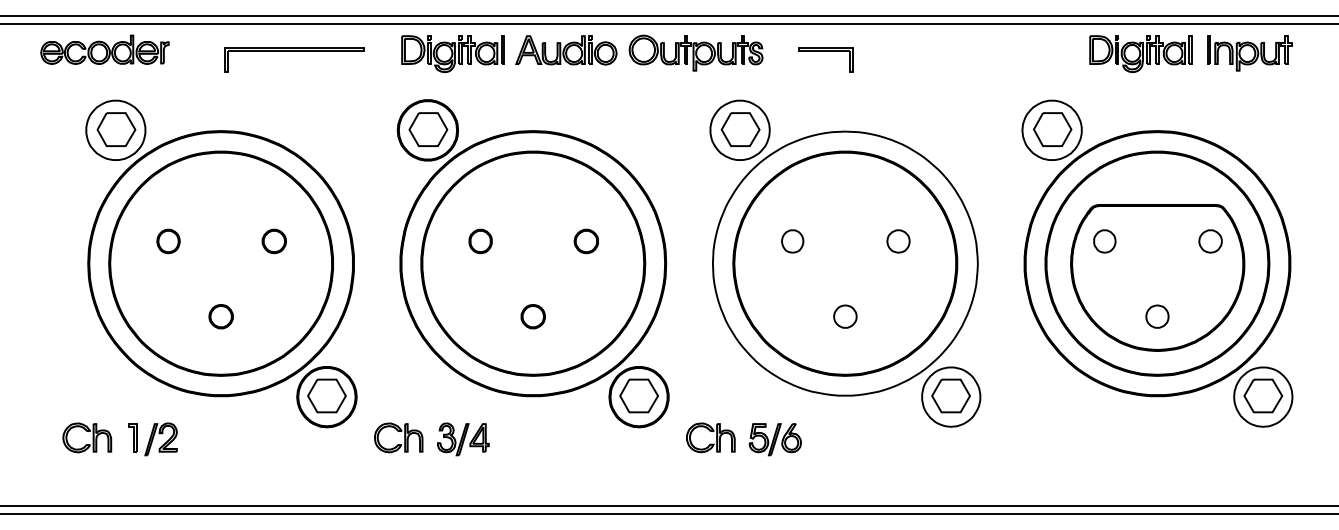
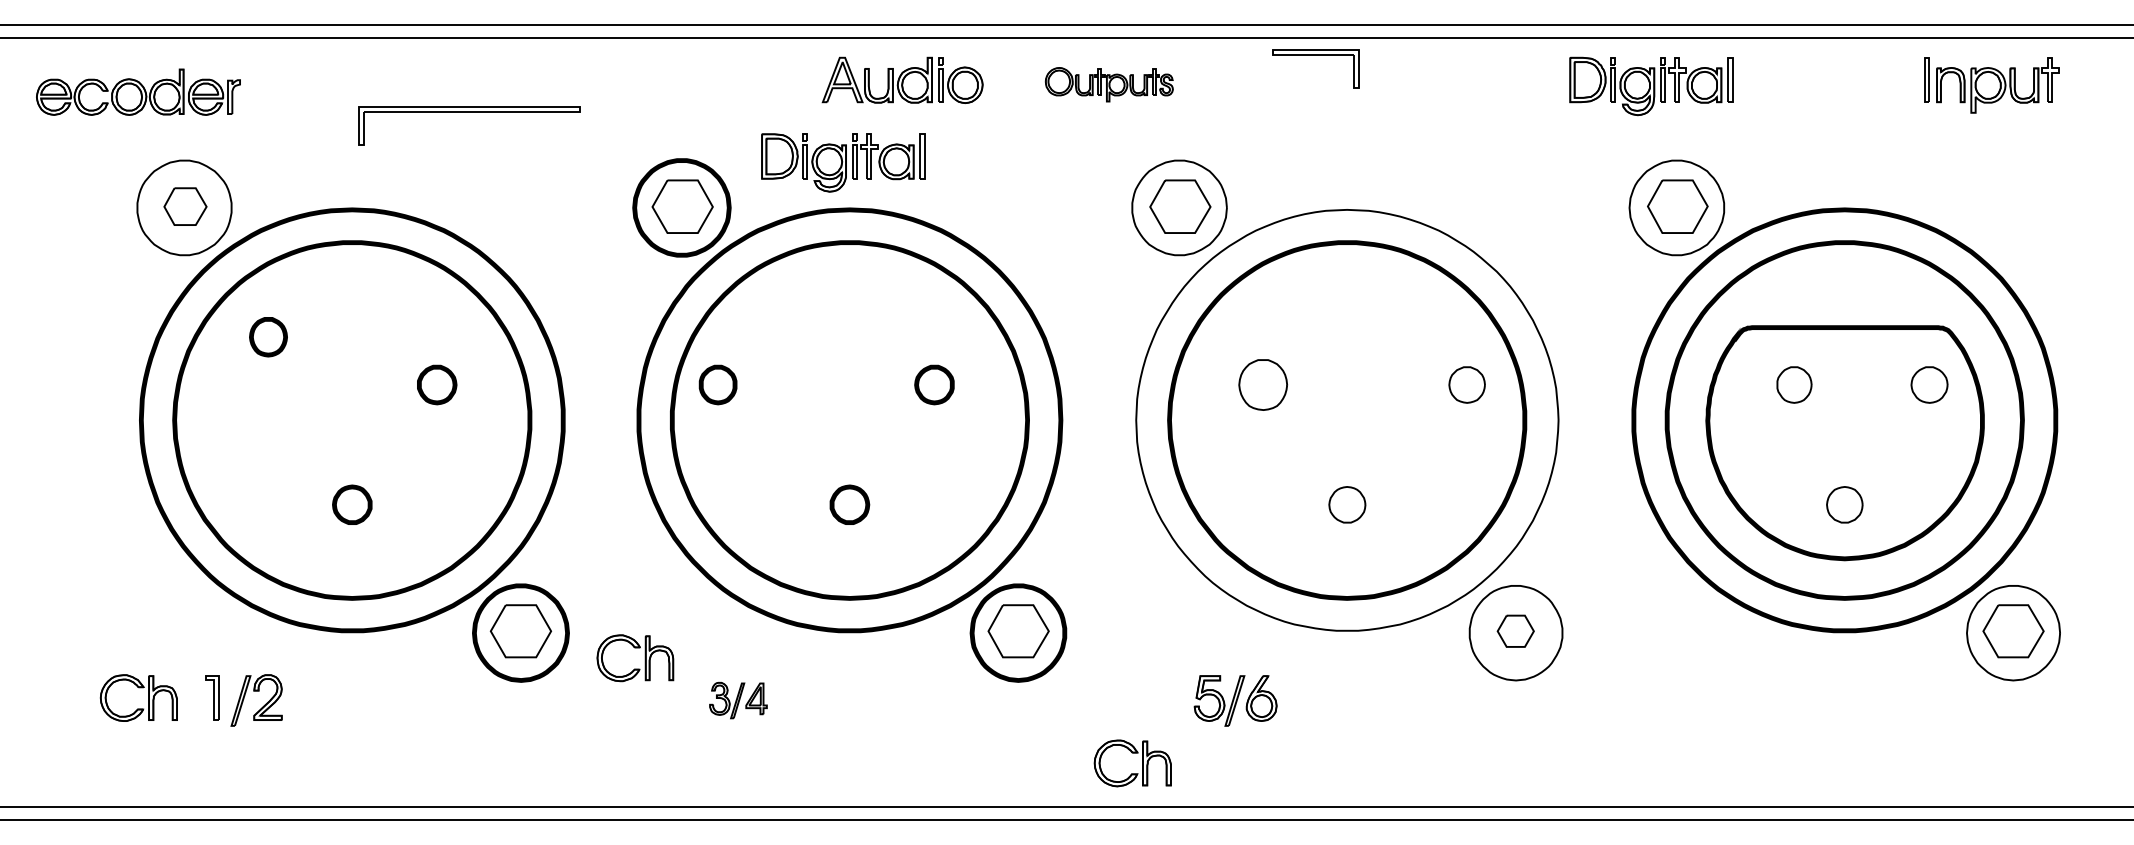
part: (104, 49) -> (137, 91), moved
part: (294, 51) -> (469, 112), moved
part: (825, 51) -> (1315, 55), moved
part: (695, 52) -> (1108, 83), size x0.6
part: (452, 54) -> (842, 163), moved
part: (1140, 54) -> (1650, 86), moved
part: (116, 129) -> (185, 206), size x0.7
part: (168, 241) -> (268, 337), moved
part: (480, 241) -> (717, 385), moved
part: (792, 241) -> (1263, 385), size x1.4
part: (898, 241) -> (1467, 385), moved
part: (1104, 241) -> (1793, 385), moved
part: (950, 395) -> (1514, 630), size x0.6
part: (398, 437) -> (635, 657), moved
part: (710, 437) -> (1132, 762), moved
part: (463, 439) -> (738, 700), size x0.7

